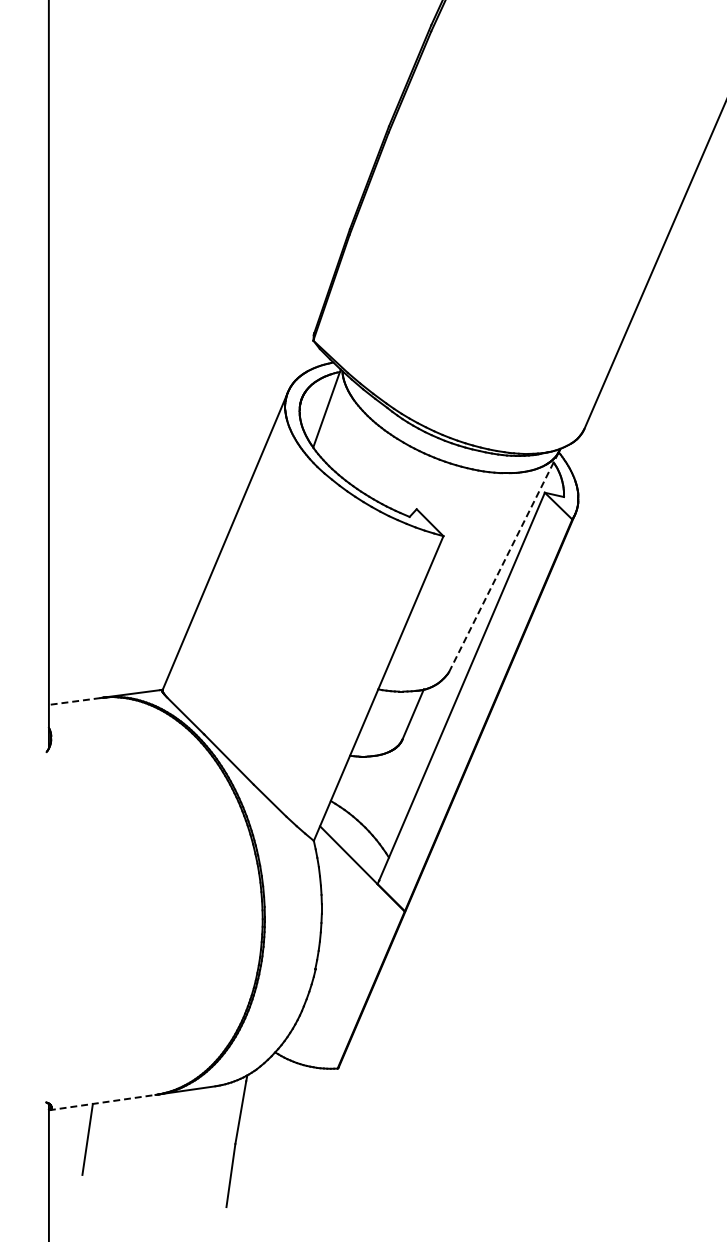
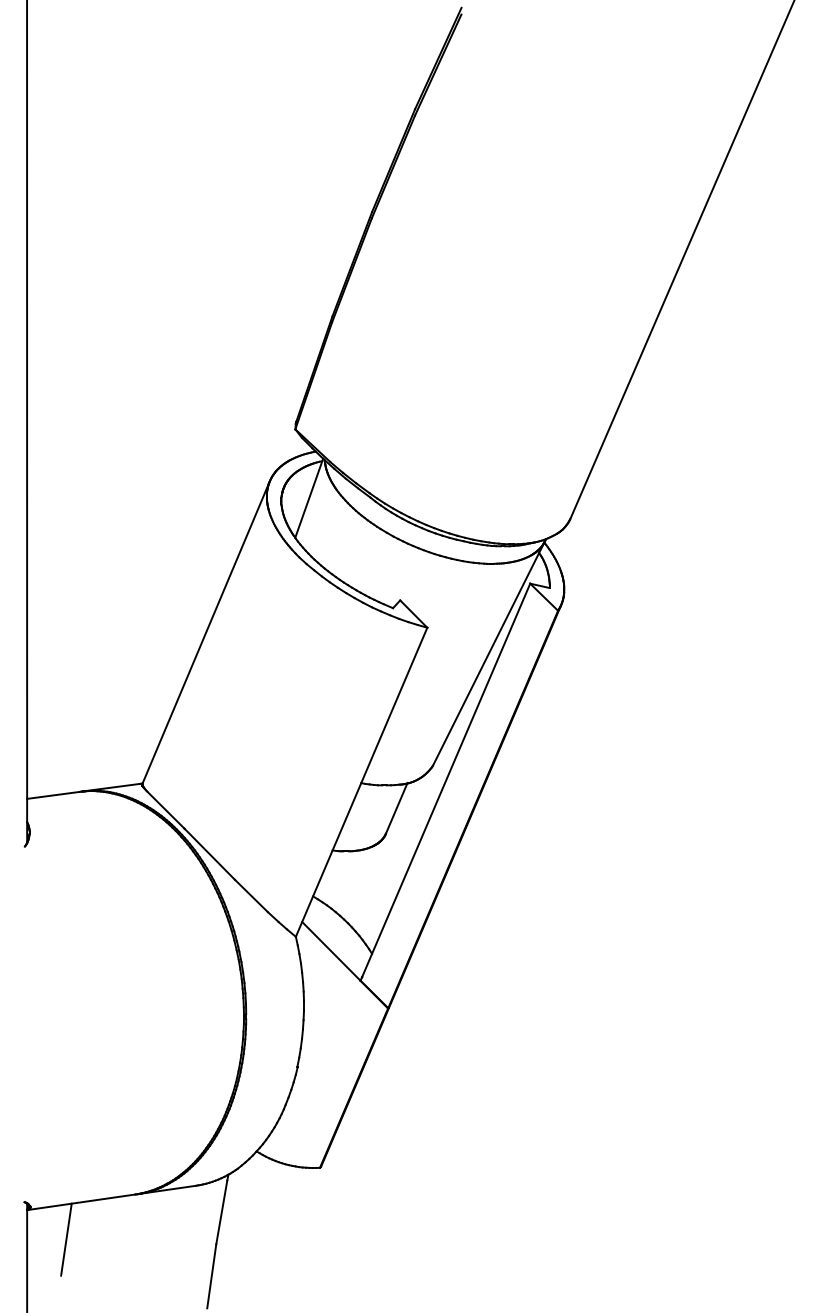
line: (504, 561) -> (489, 653), dashed -> solid
line: (73, 701) -> (52, 795), dashed -> solid
line: (102, 1102) -> (81, 1202), dashed -> solid

